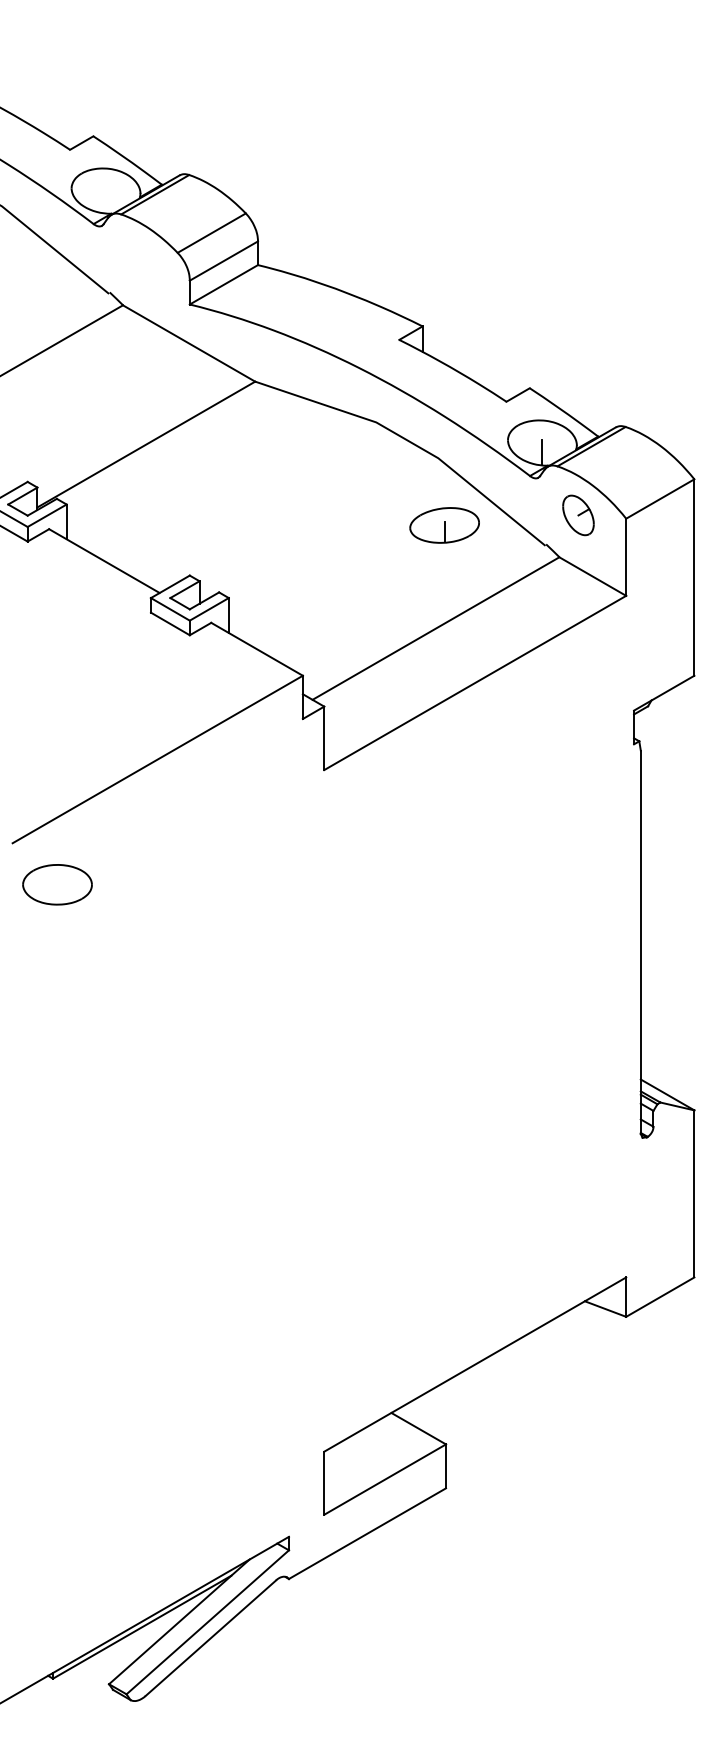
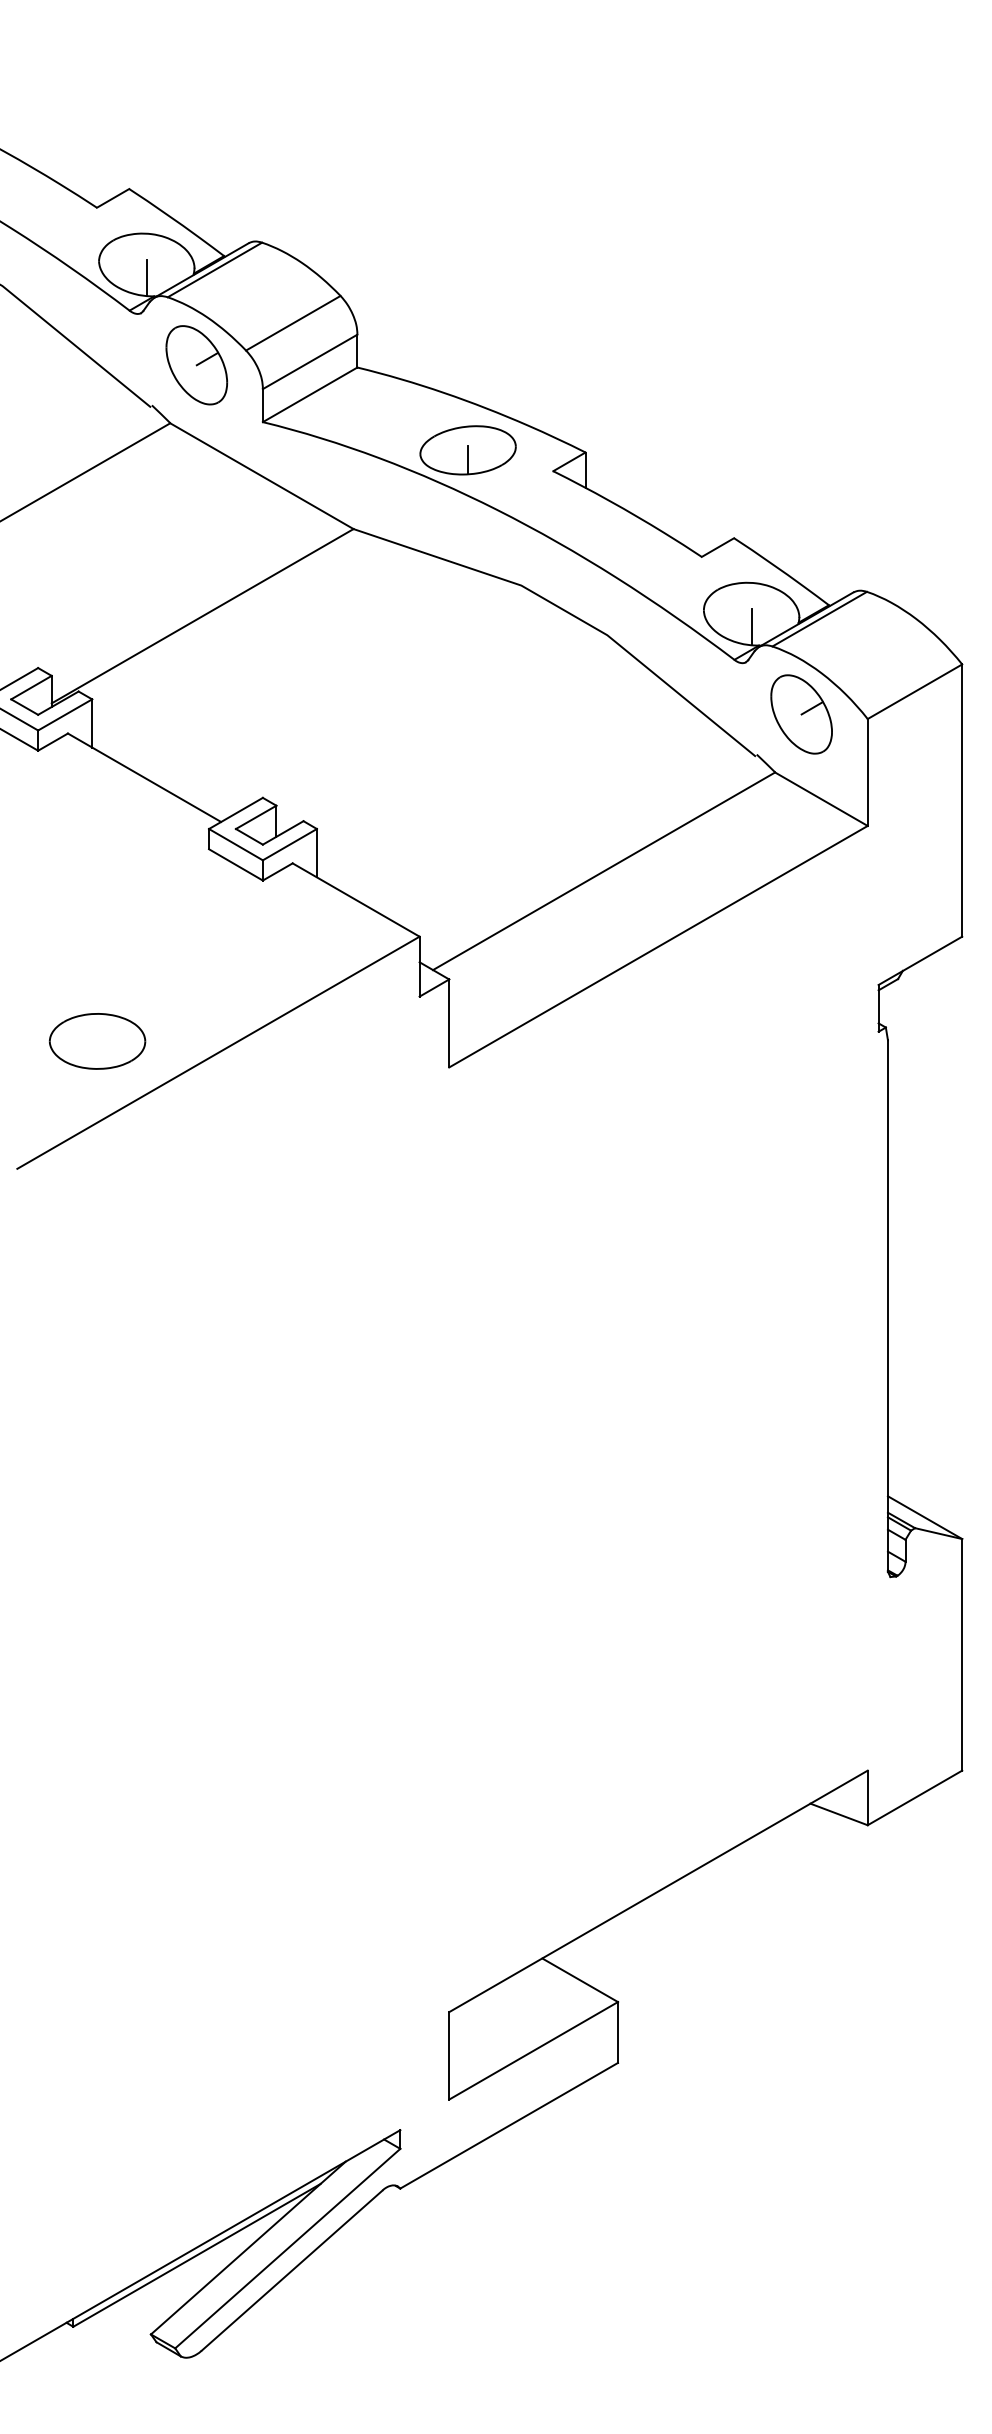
line: (105, 200) -> (146, 277), added
part: (141, 263) -> (196, 365), added
part: (578, 515) -> (801, 714), size x1.43
part: (444, 525) -> (467, 450), moved
part: (57, 884) -> (97, 1041), moved

